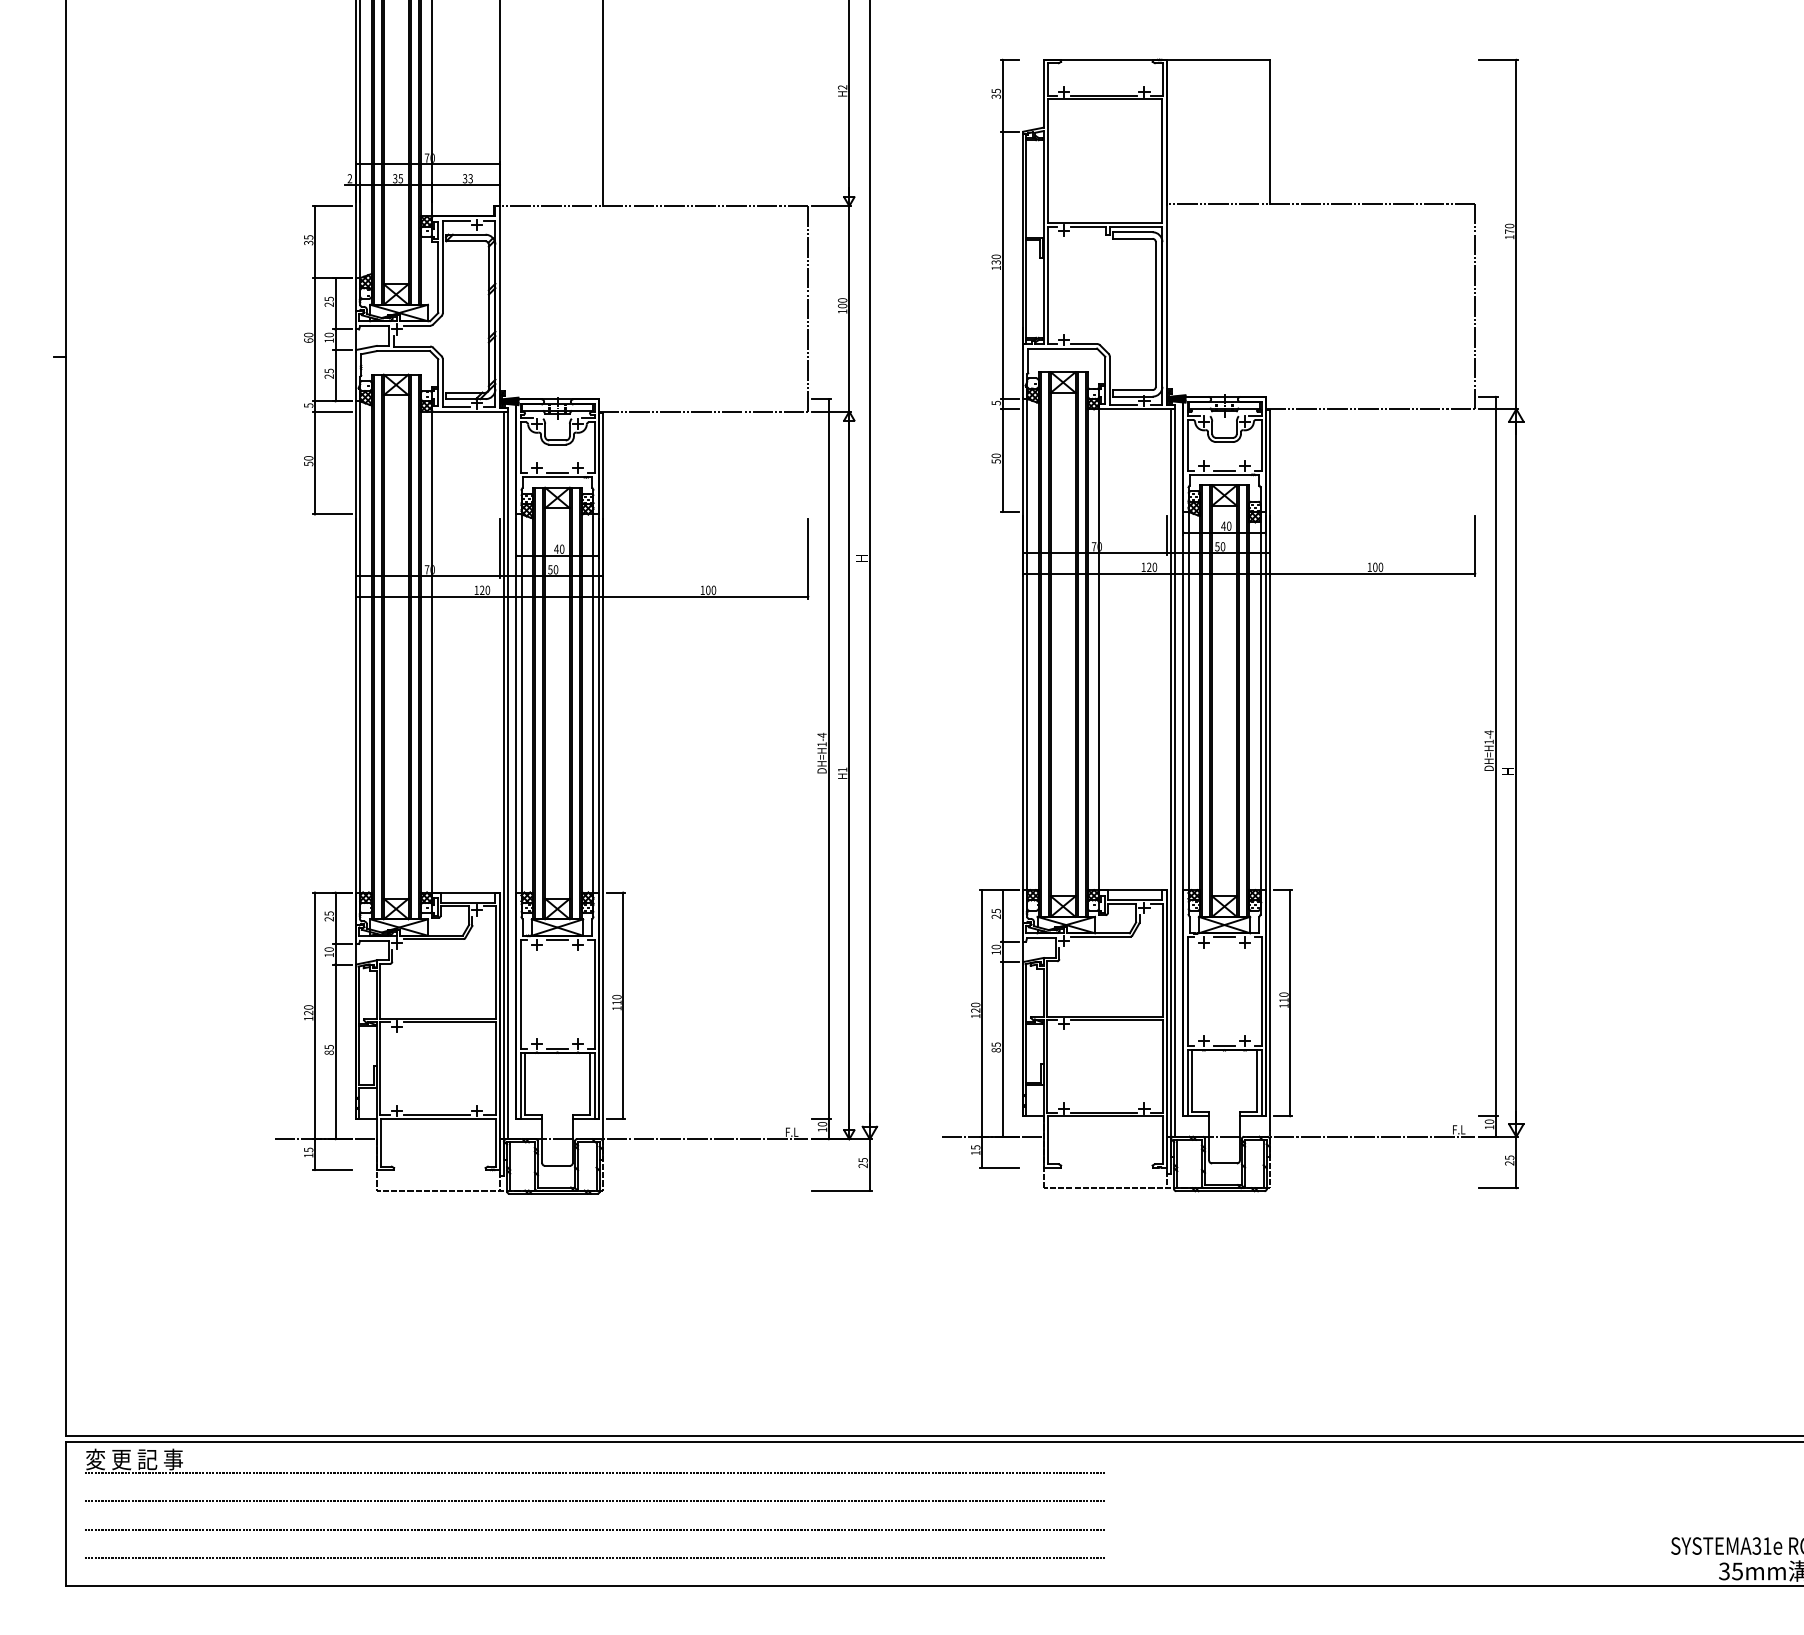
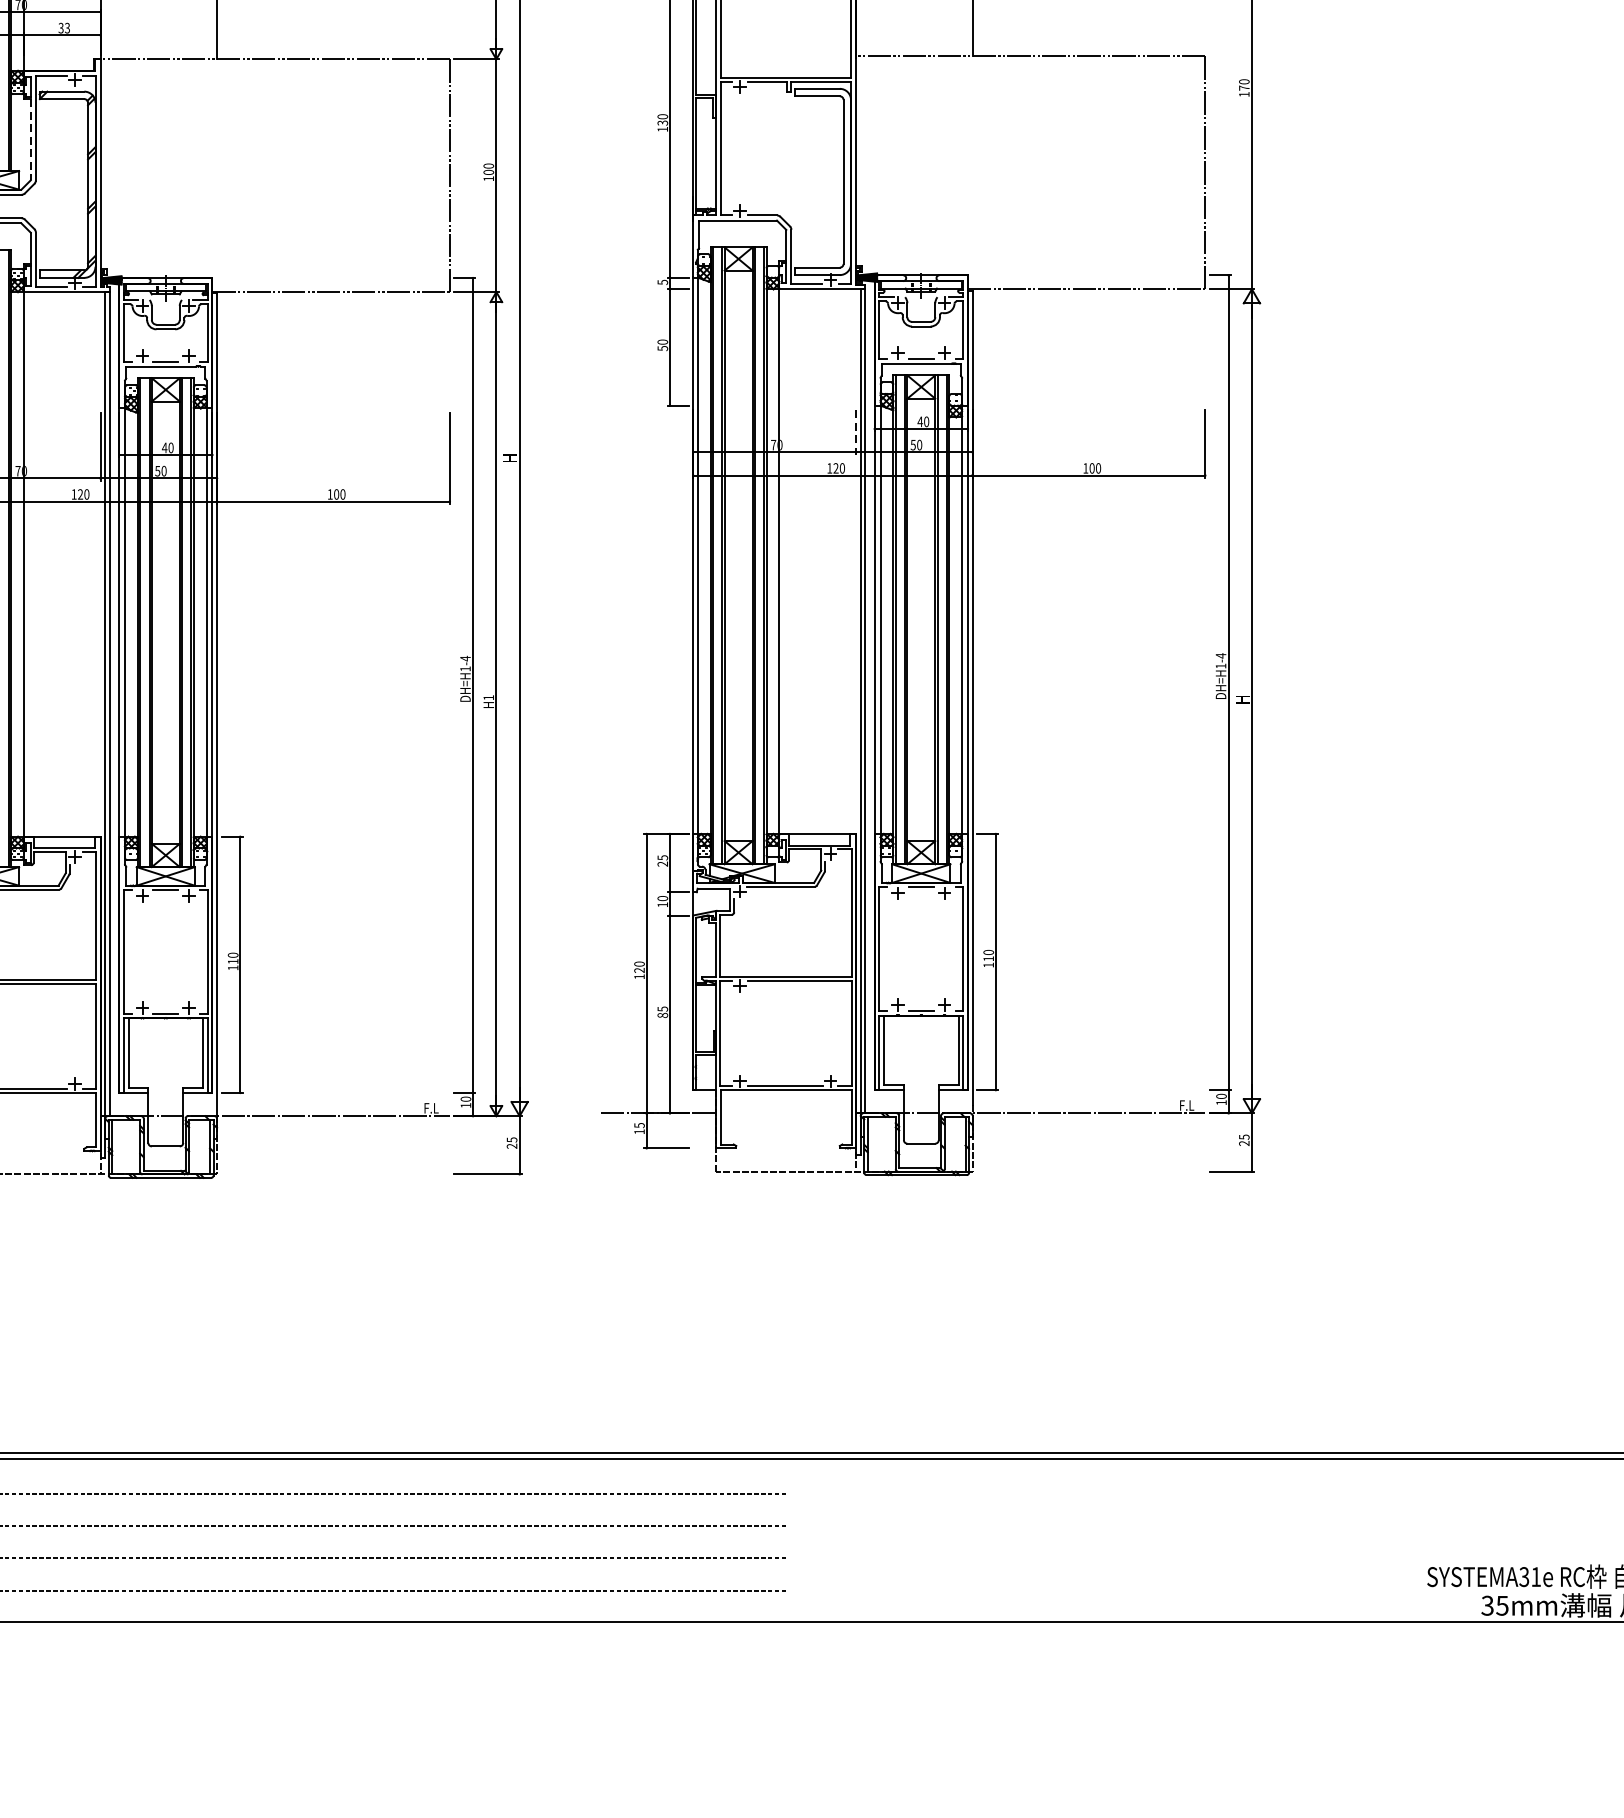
line: (438, 277) -> (31, 140), solid -> dashed
line: (1166, 535) -> (855, 432), solid -> dashed

